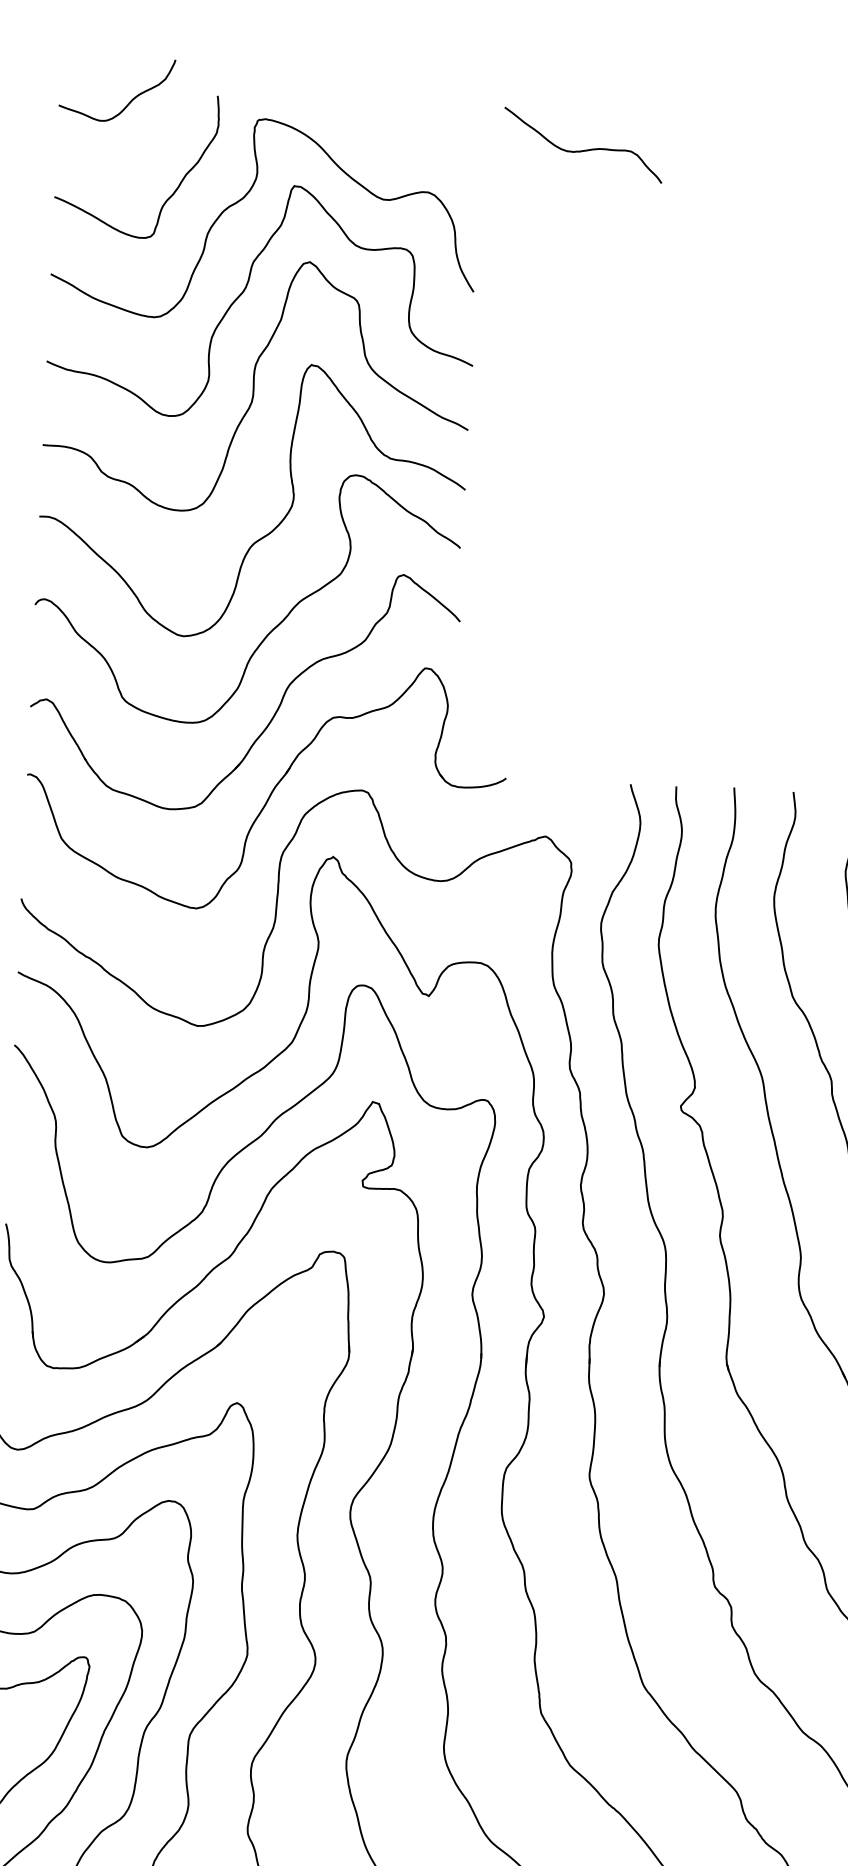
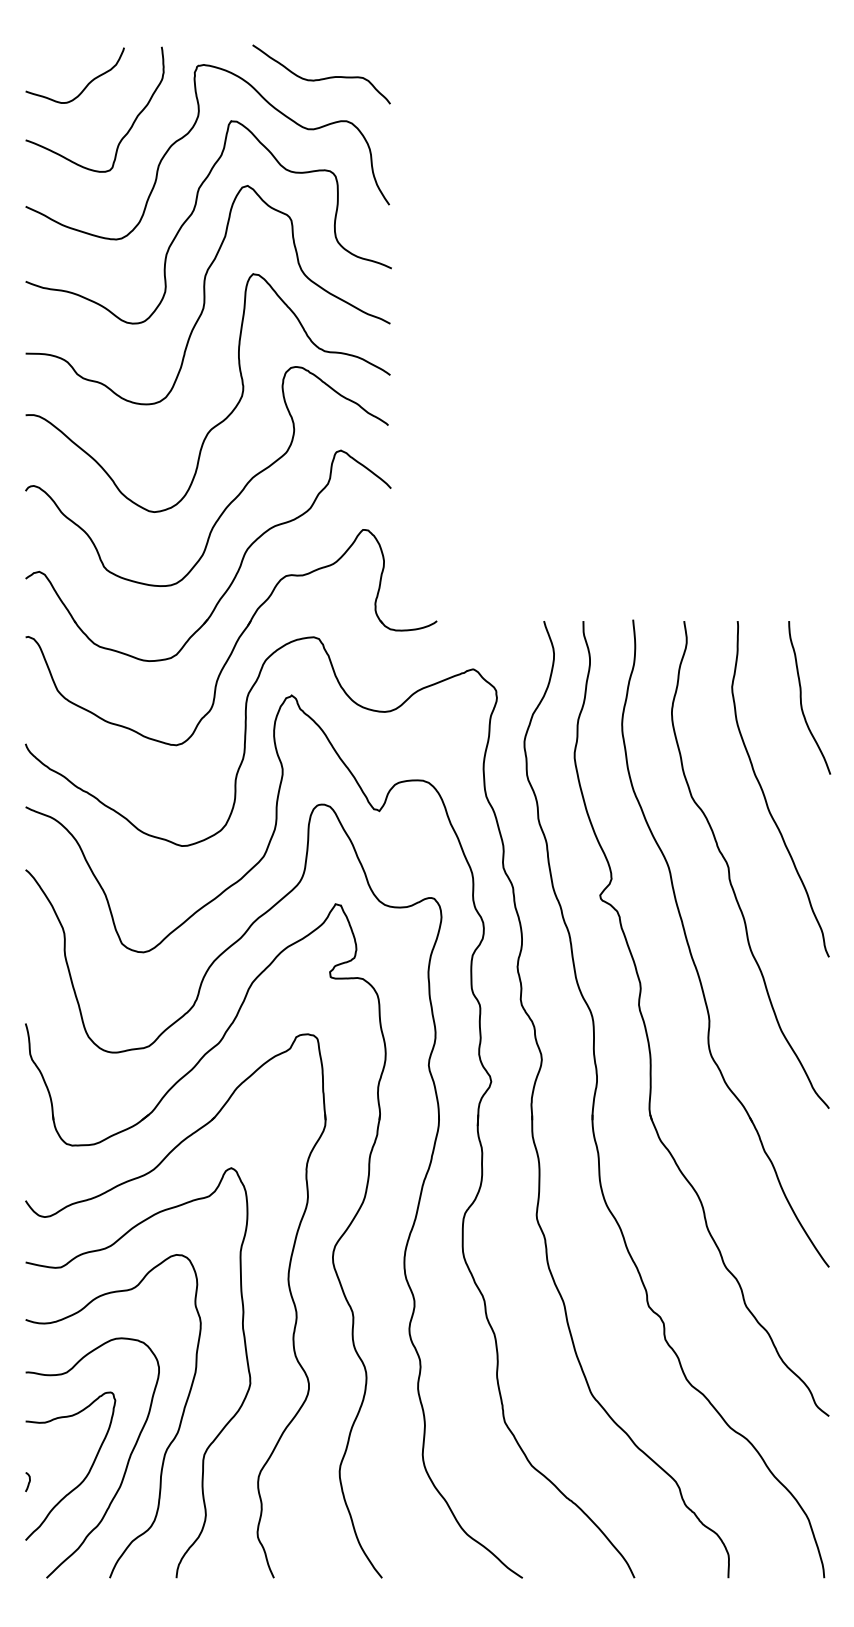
curve: (131, 99) -> (87, 83), moved
curve: (582, 149) -> (321, 78), moved

